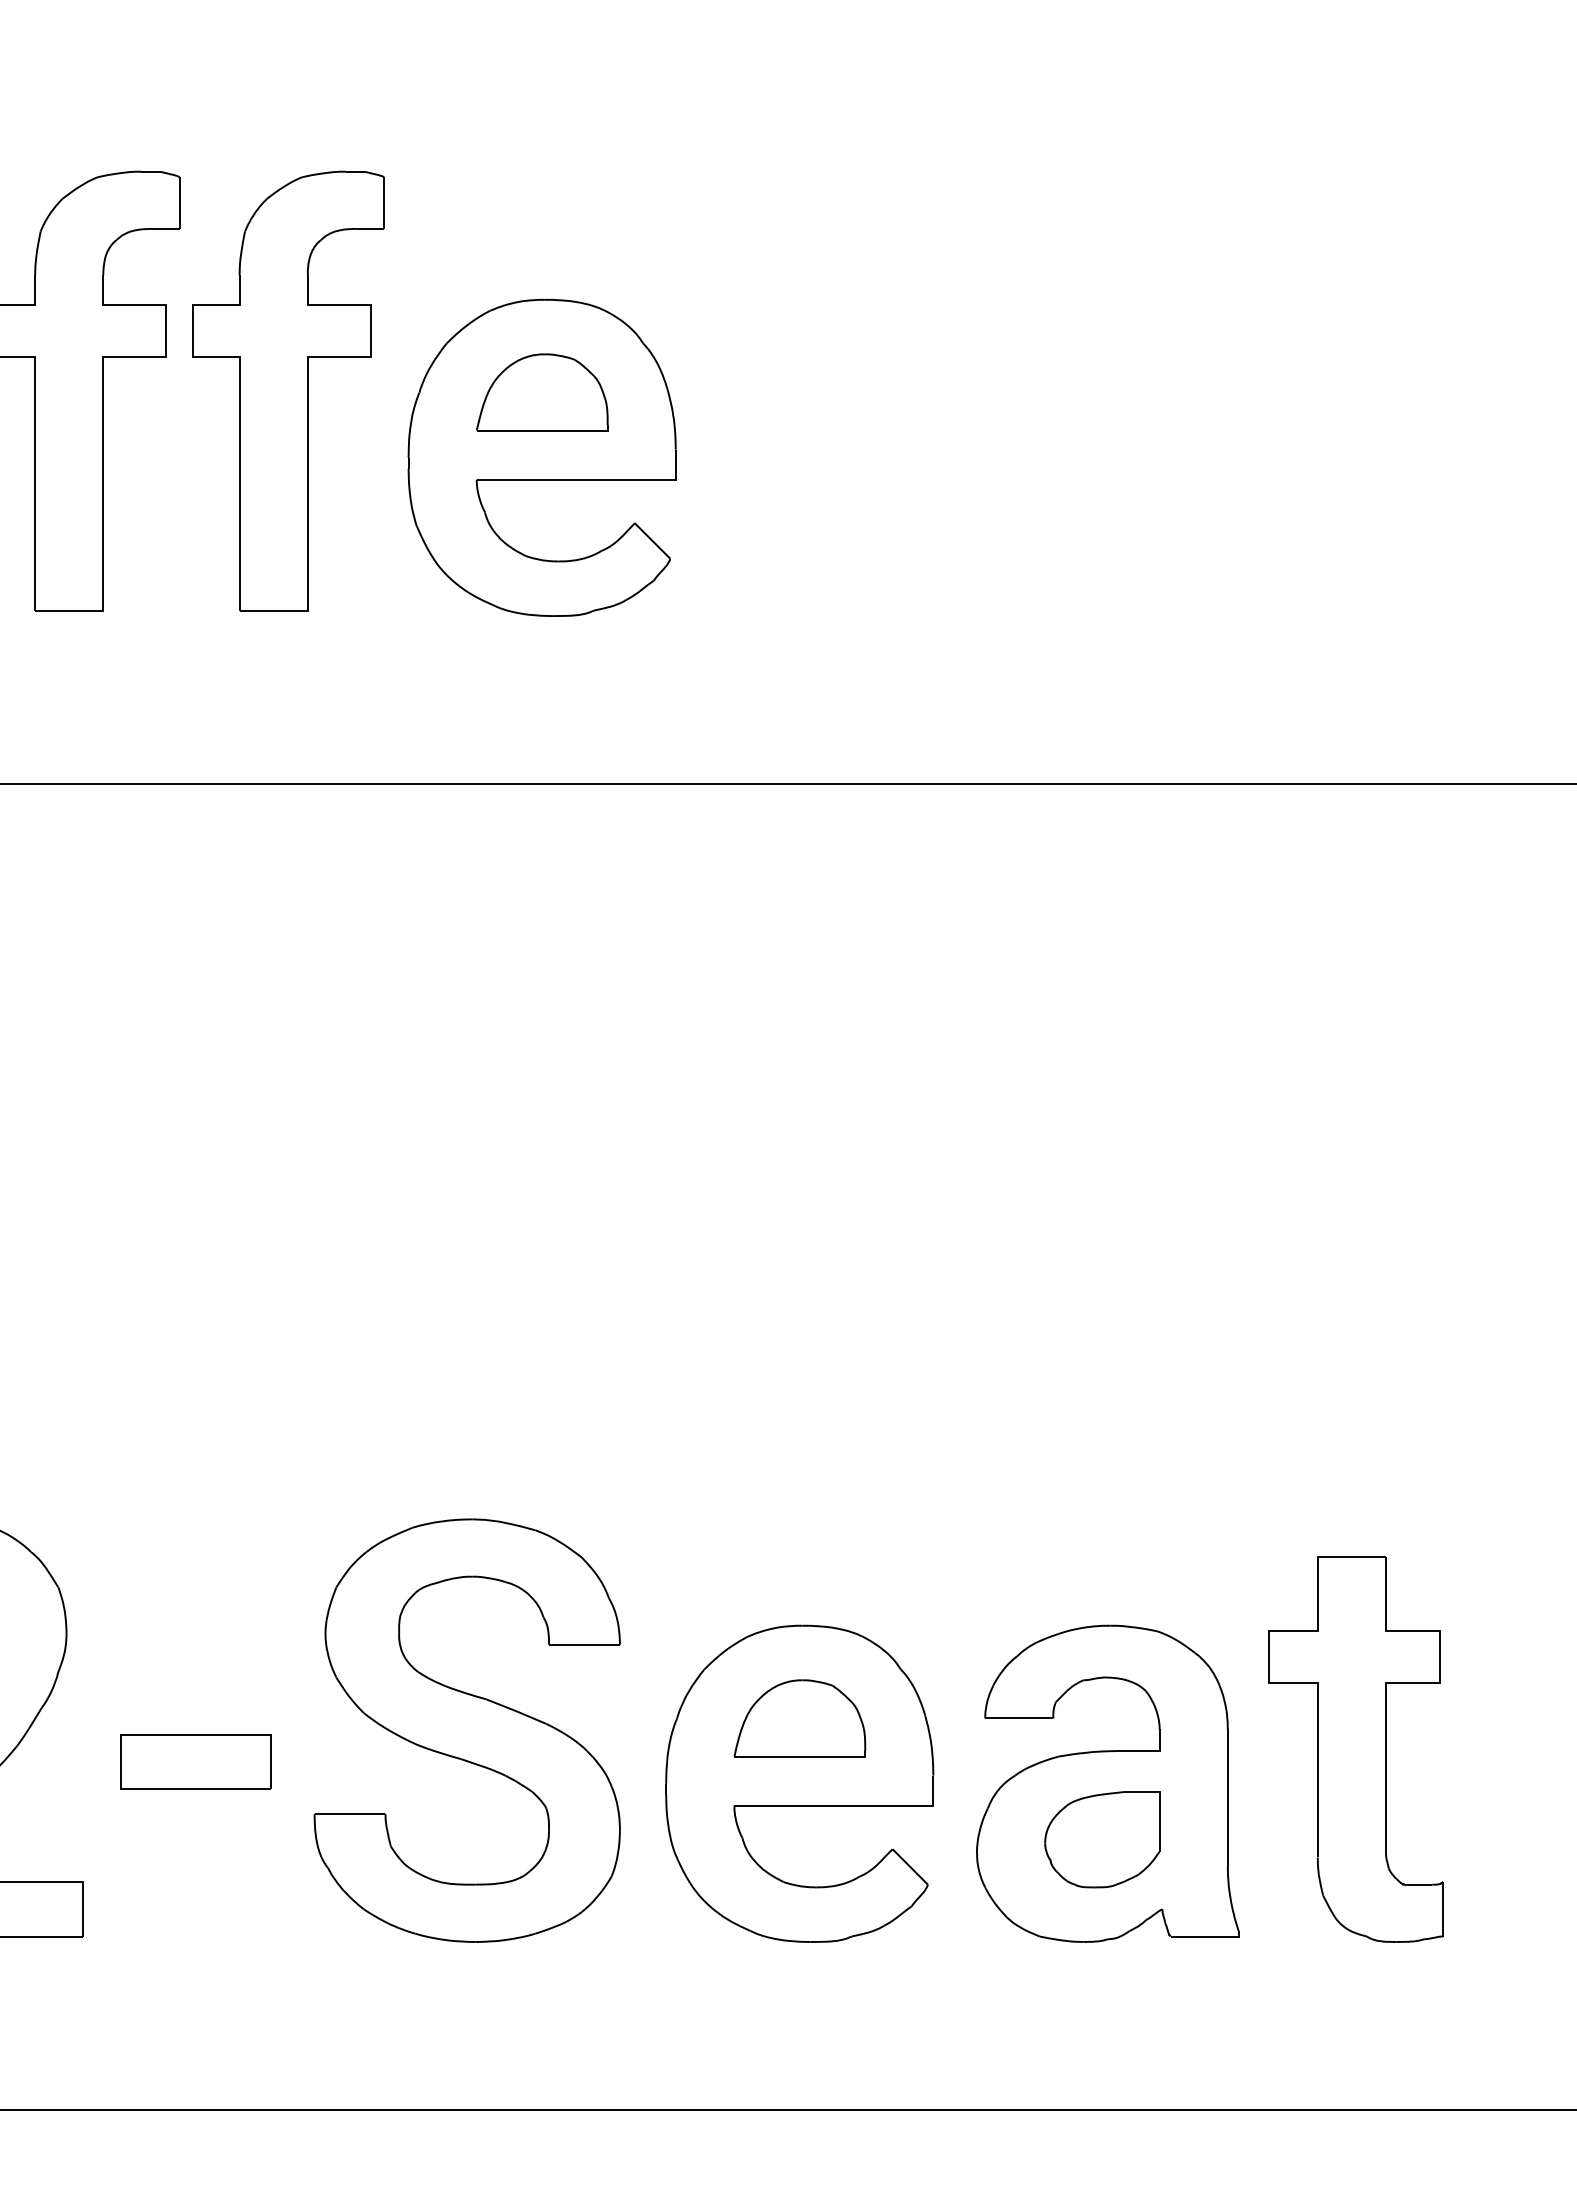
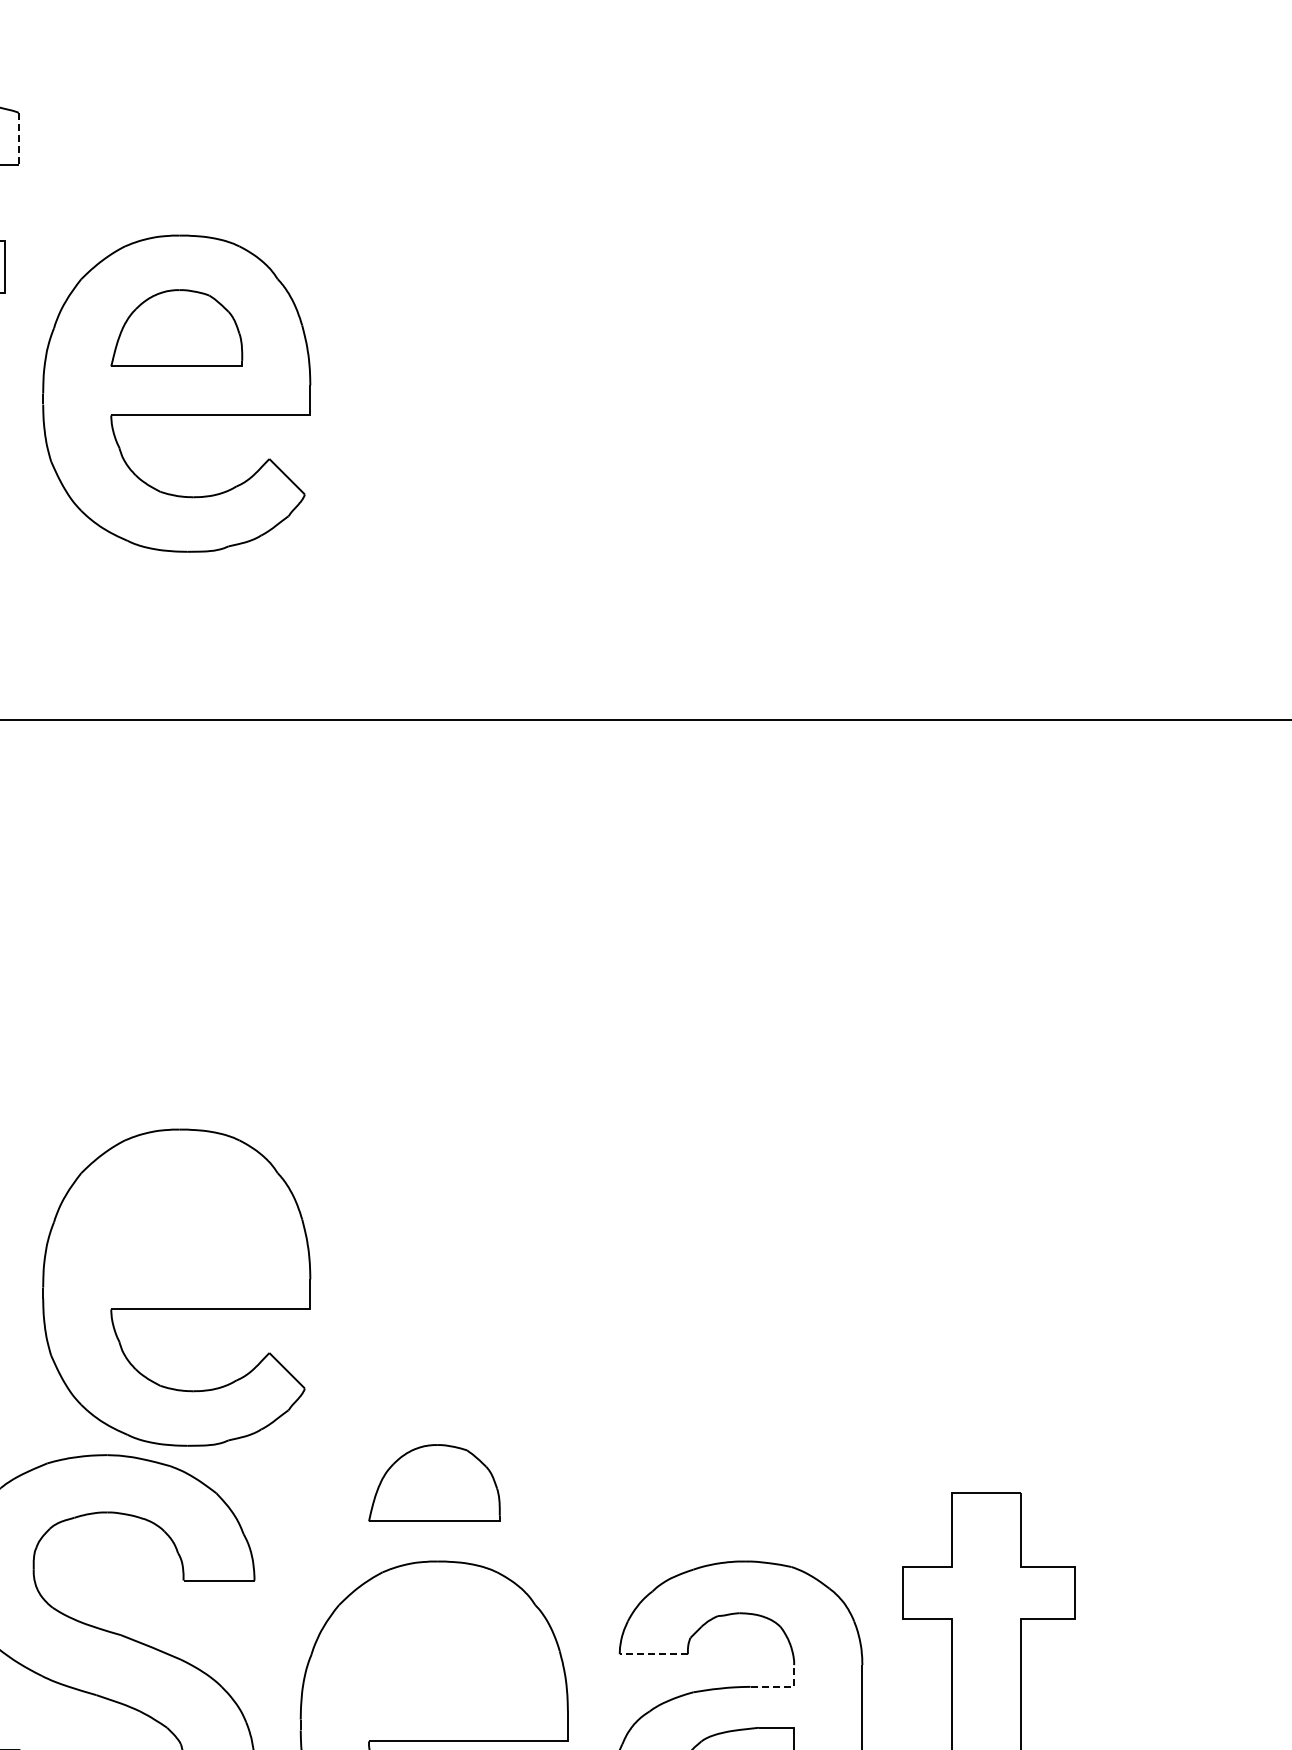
line: (384, 203) -> (19, 139), solid -> dashed
part: (541, 1351) -> (176, 1287), added
part: (799, 1718) -> (434, 1483), moved
line: (1018, 1718) -> (653, 1654), solid -> dashed
line: (1149, 1751) -> (784, 1687), solid -> dashed

